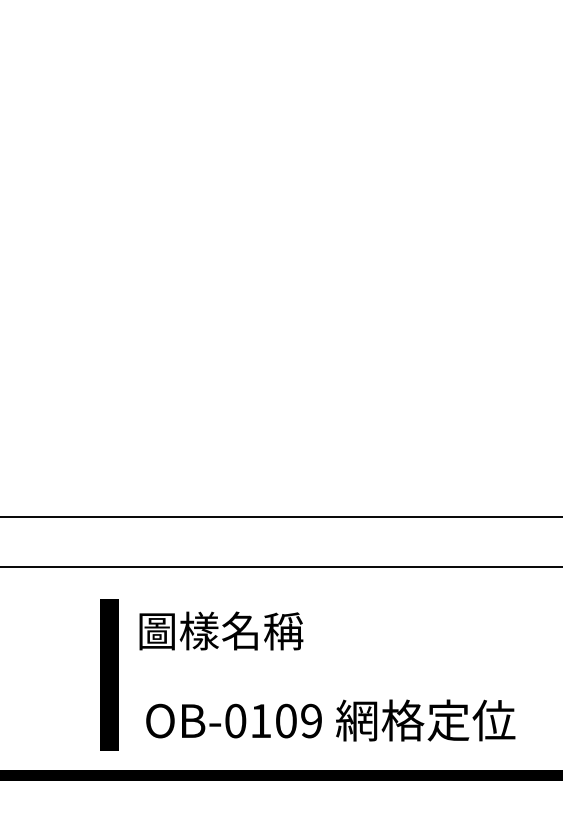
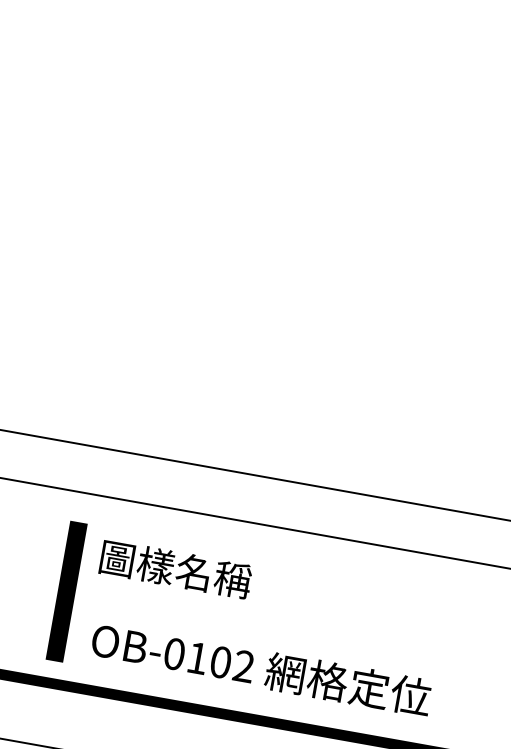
text: (311, 721) -> (243, 666), OB-0109 -> OB-0102

